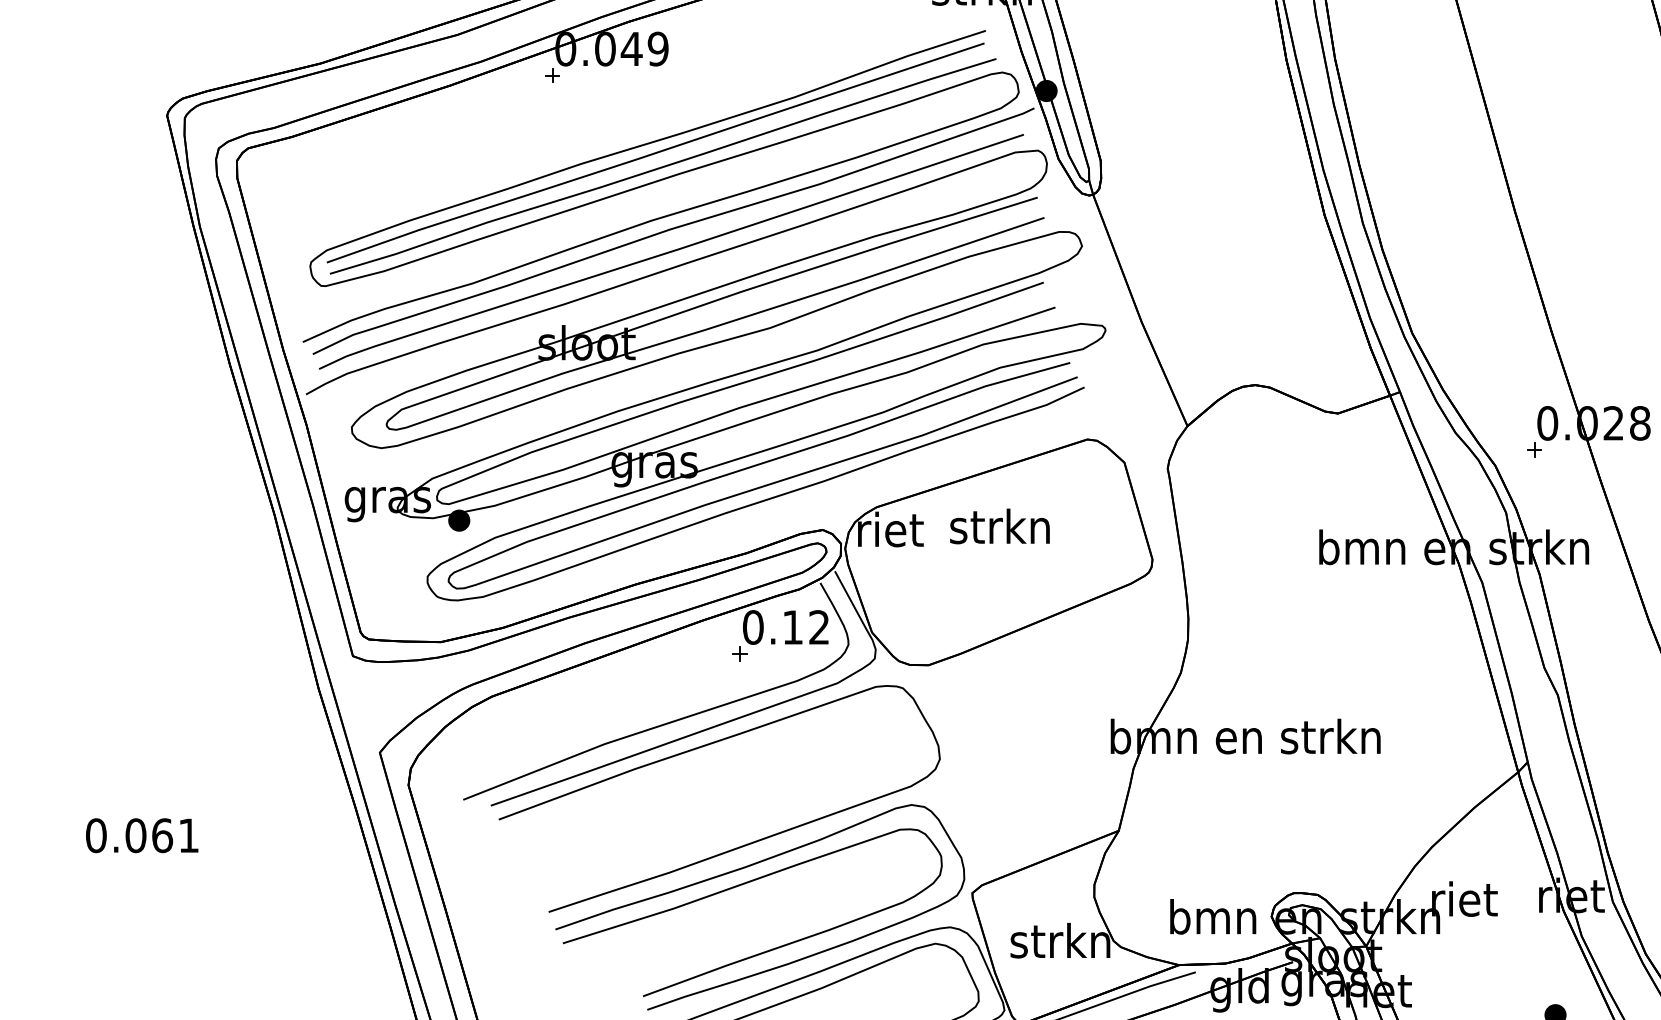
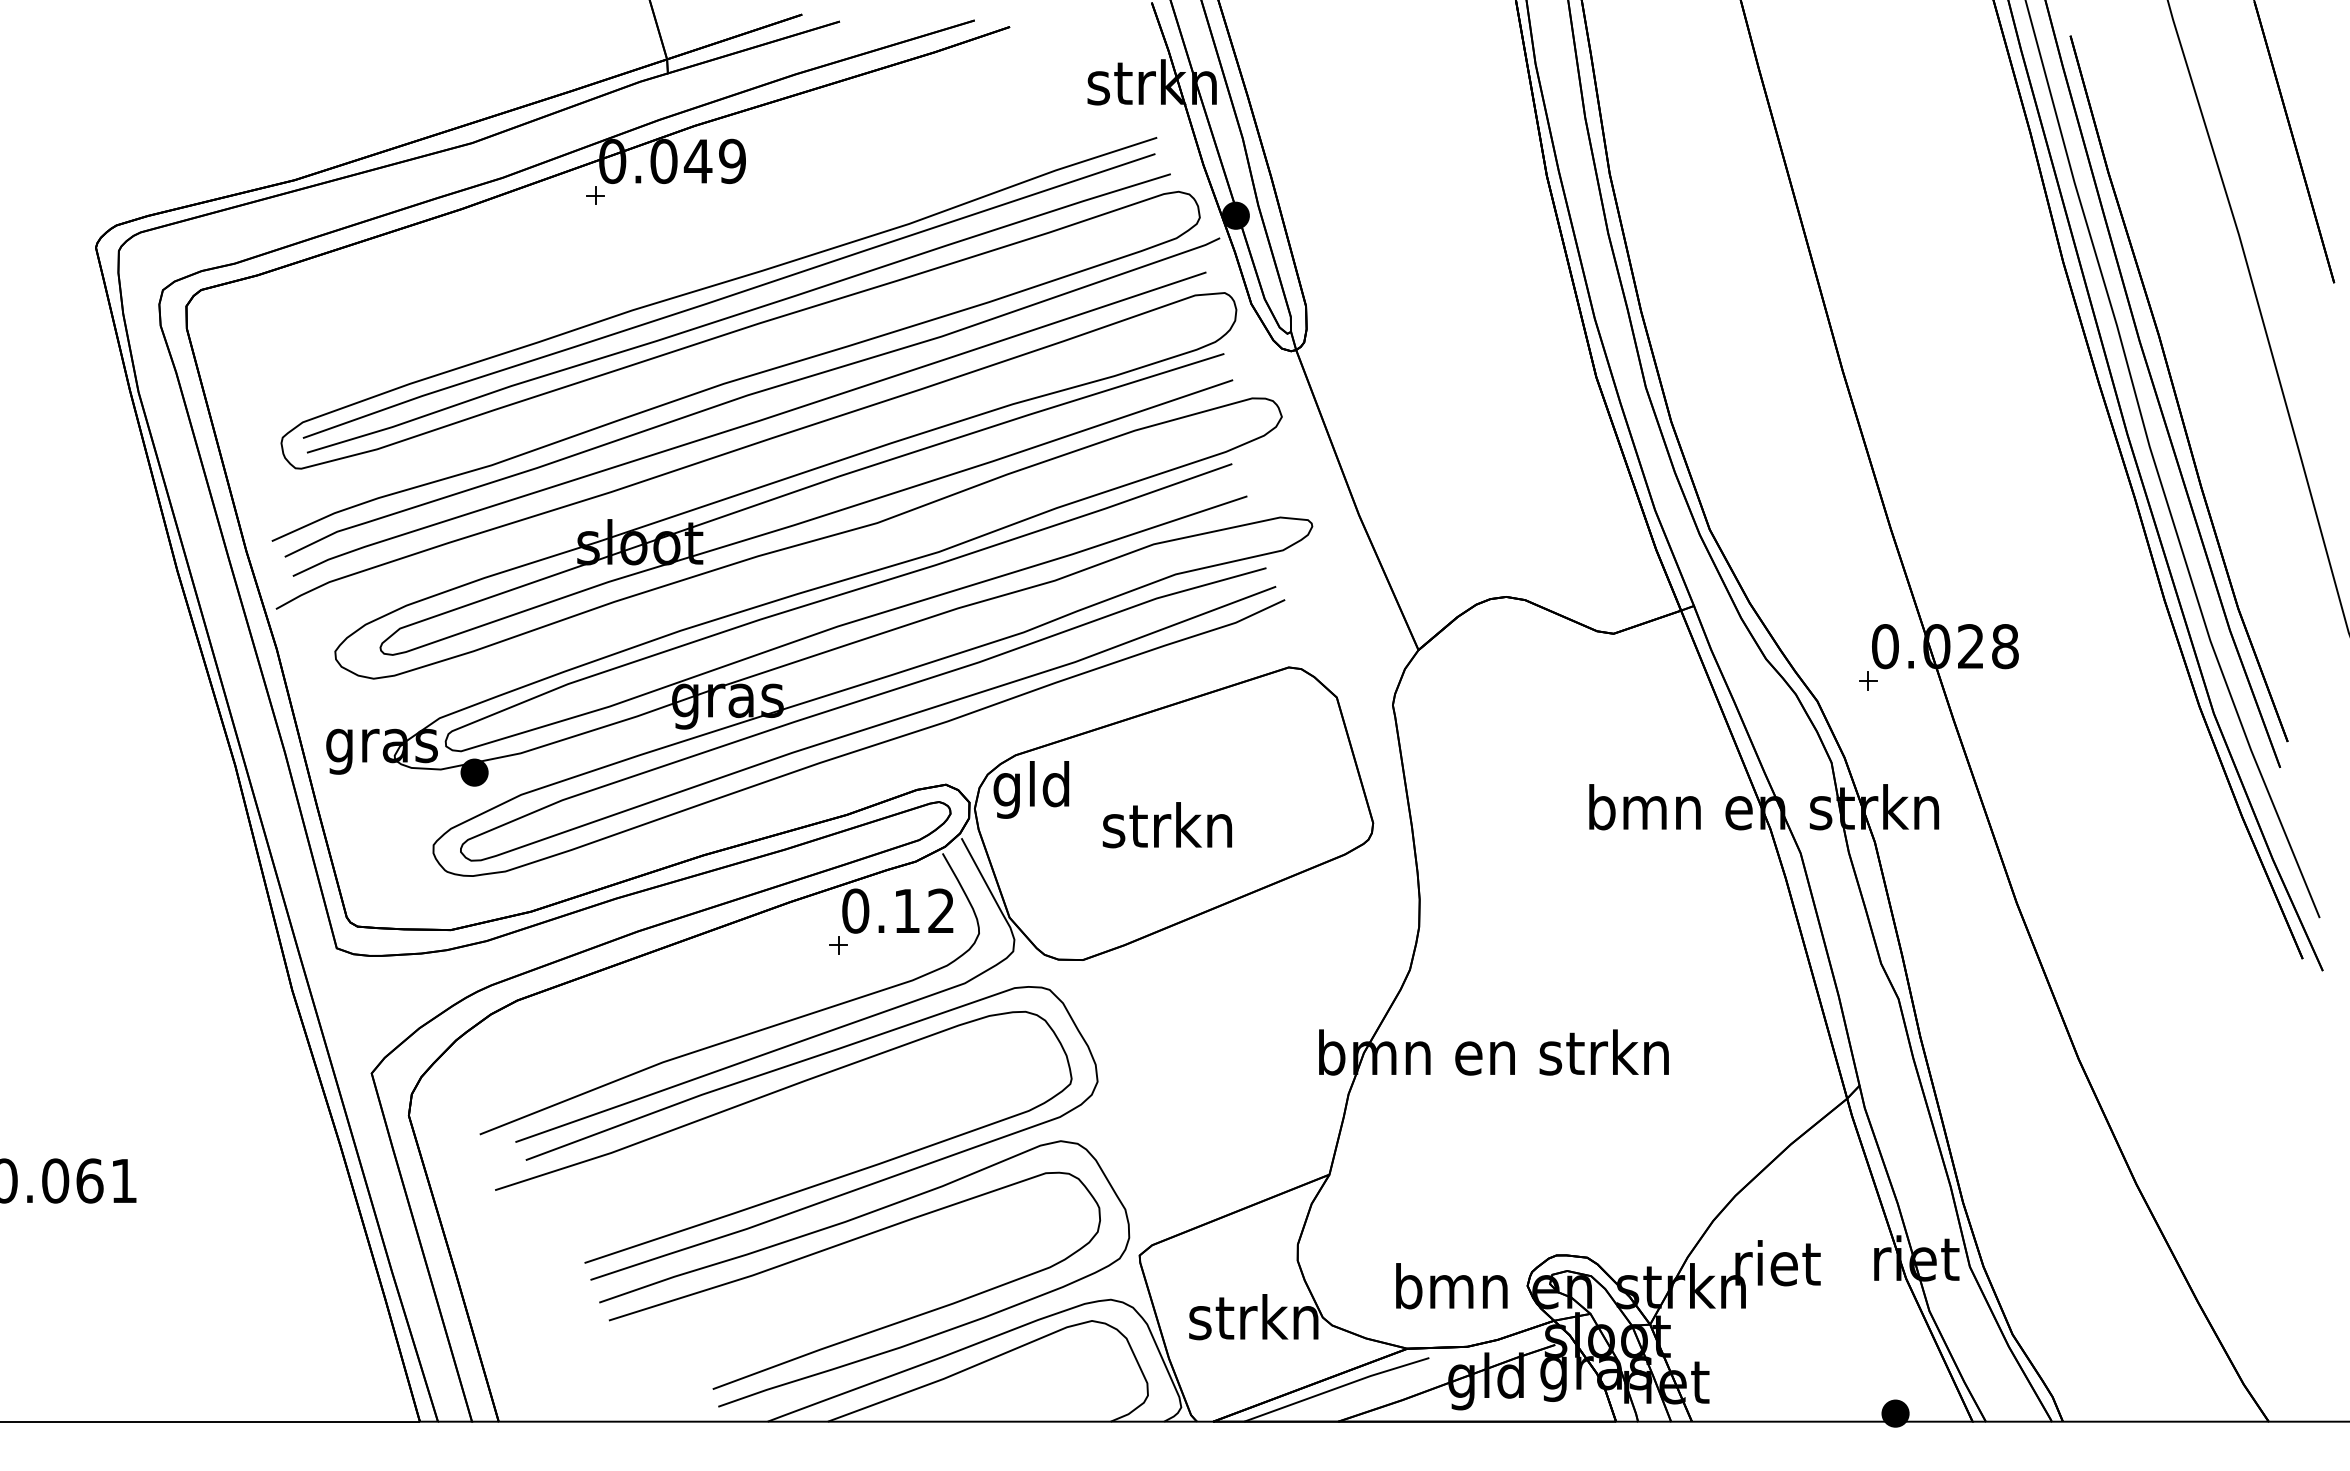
text: (999, 526) -> (1166, 825), moved
text: (890, 533) -> (1033, 789), riet -> gld
curve: (686, 769) -> (769, 1095), added

